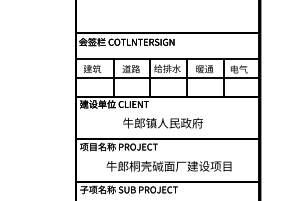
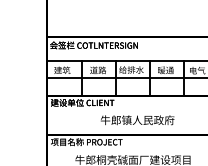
text: (162, 123) -> (137, 120), moved

